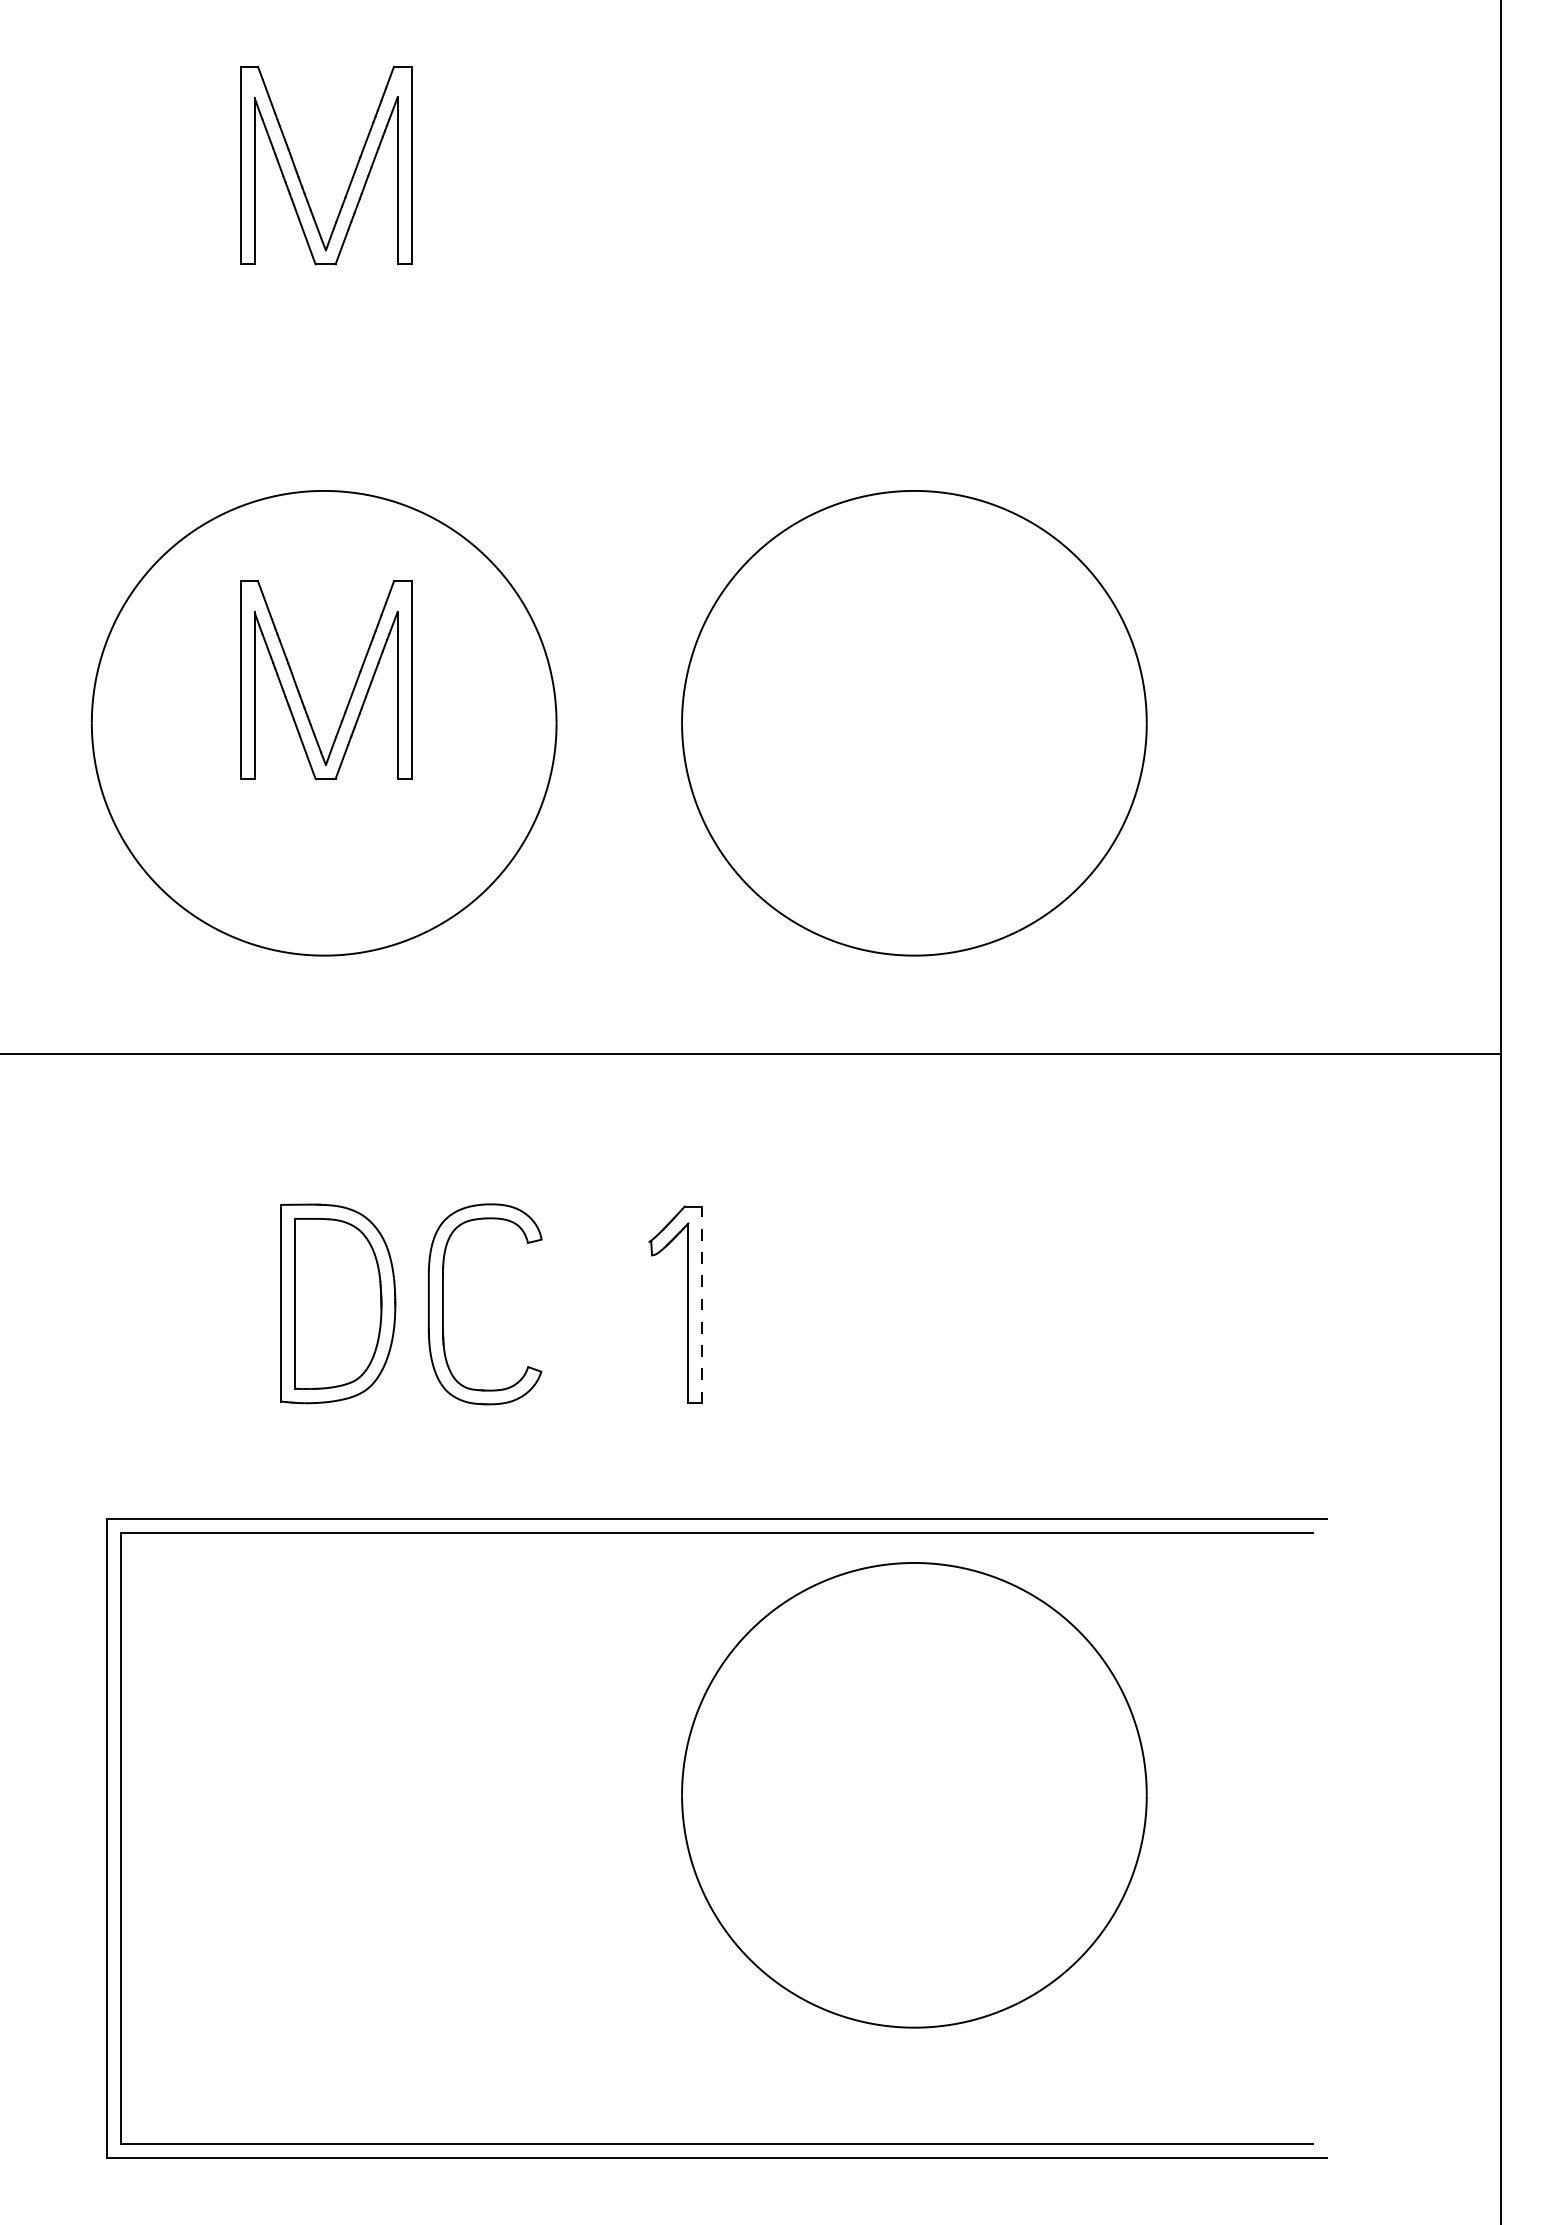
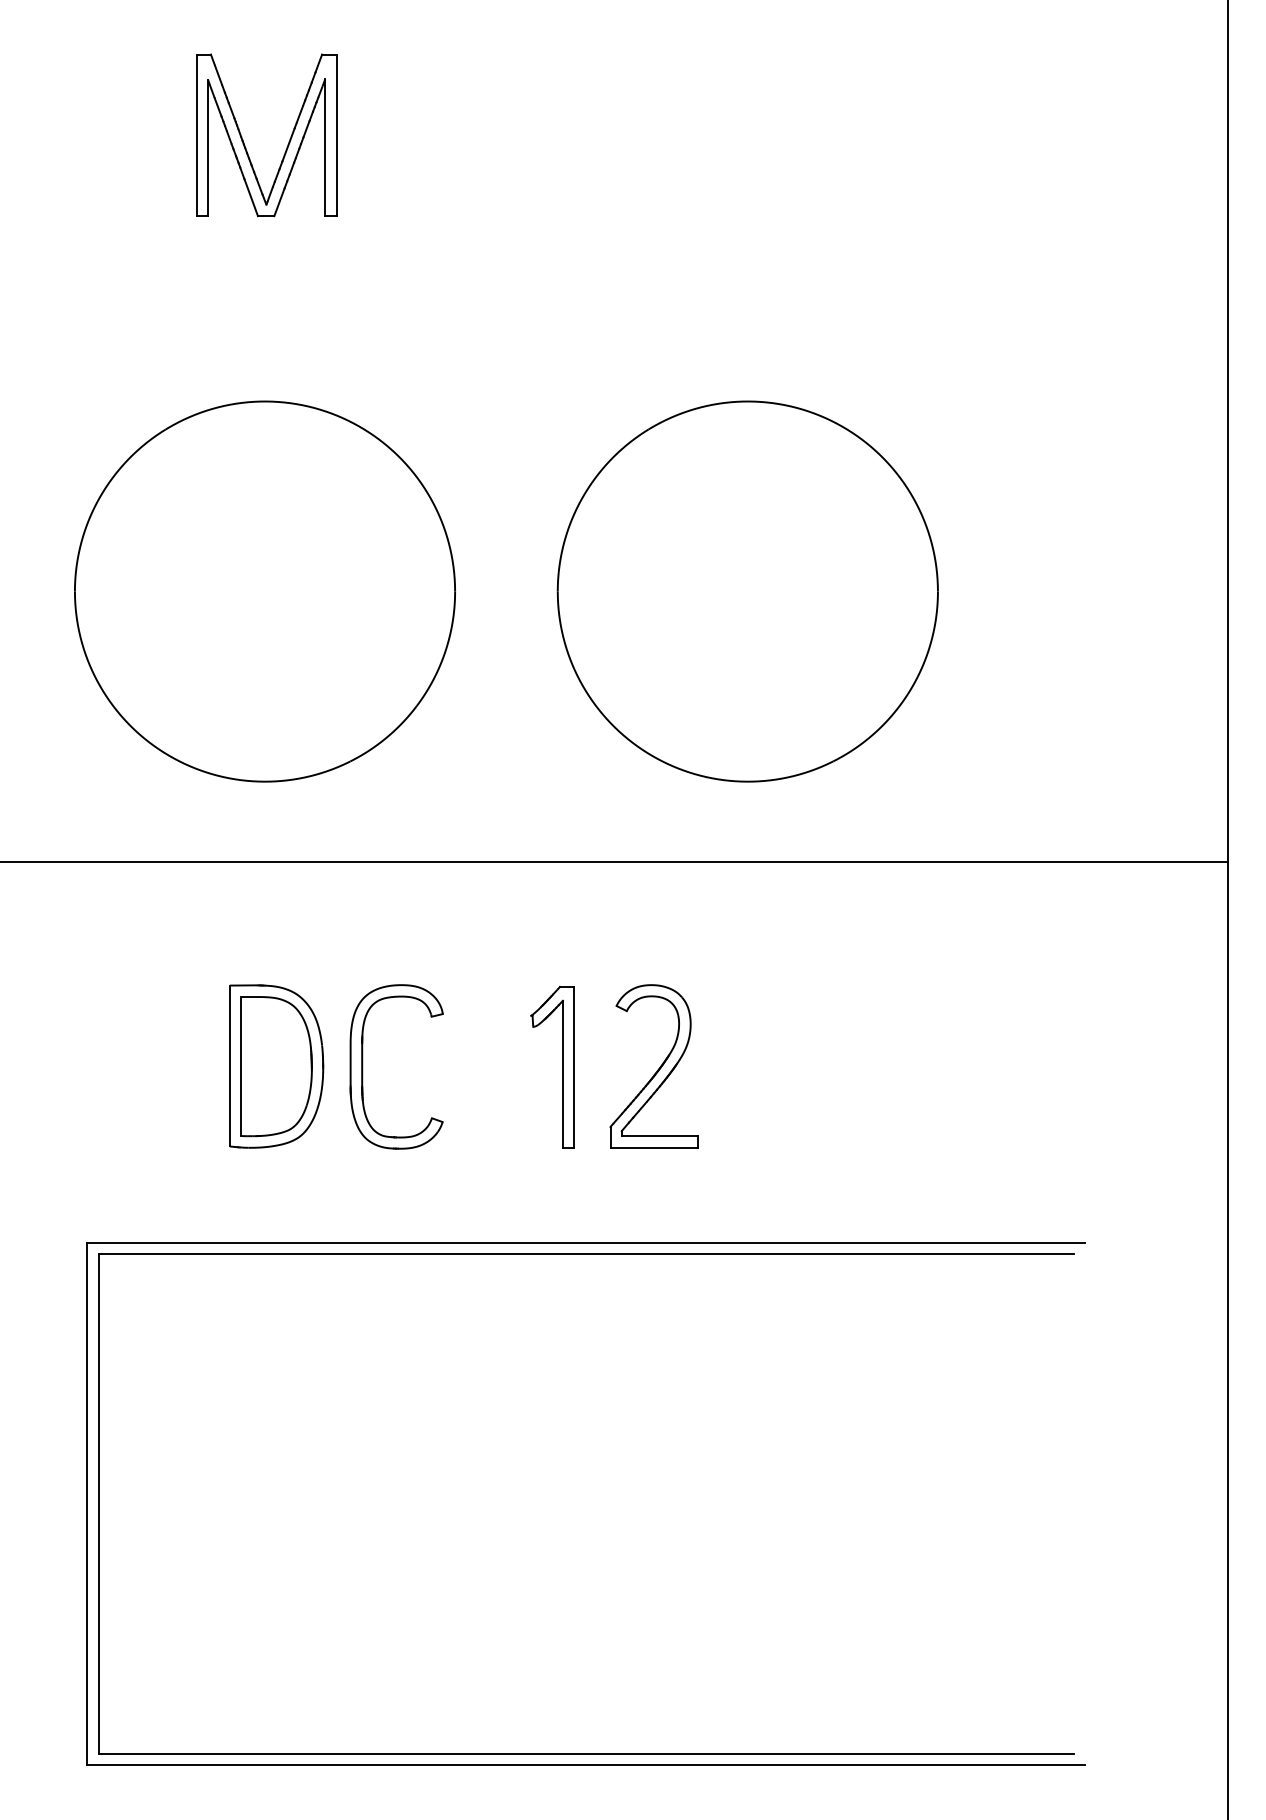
part: (352, 687) -> (288, 562), removed
line: (702, 1303) -> (574, 1066), dashed -> solid
part: (799, 1303) -> (653, 1066), added
part: (913, 1795) -> (747, 1468), removed

